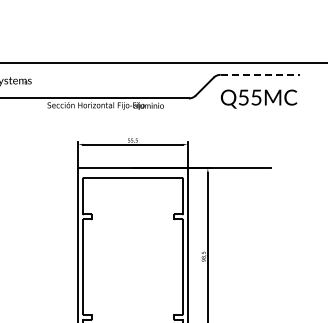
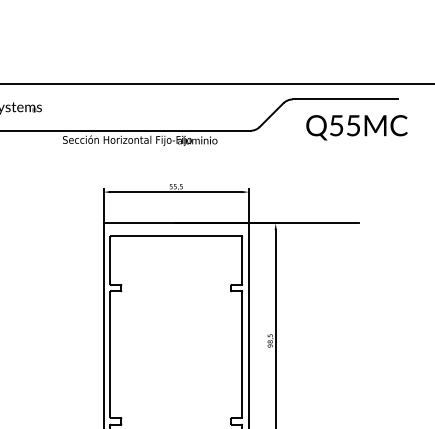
line: (260, 74) -> (345, 99), dashed -> solid
text: (258, 98) -> (356, 126), moved

